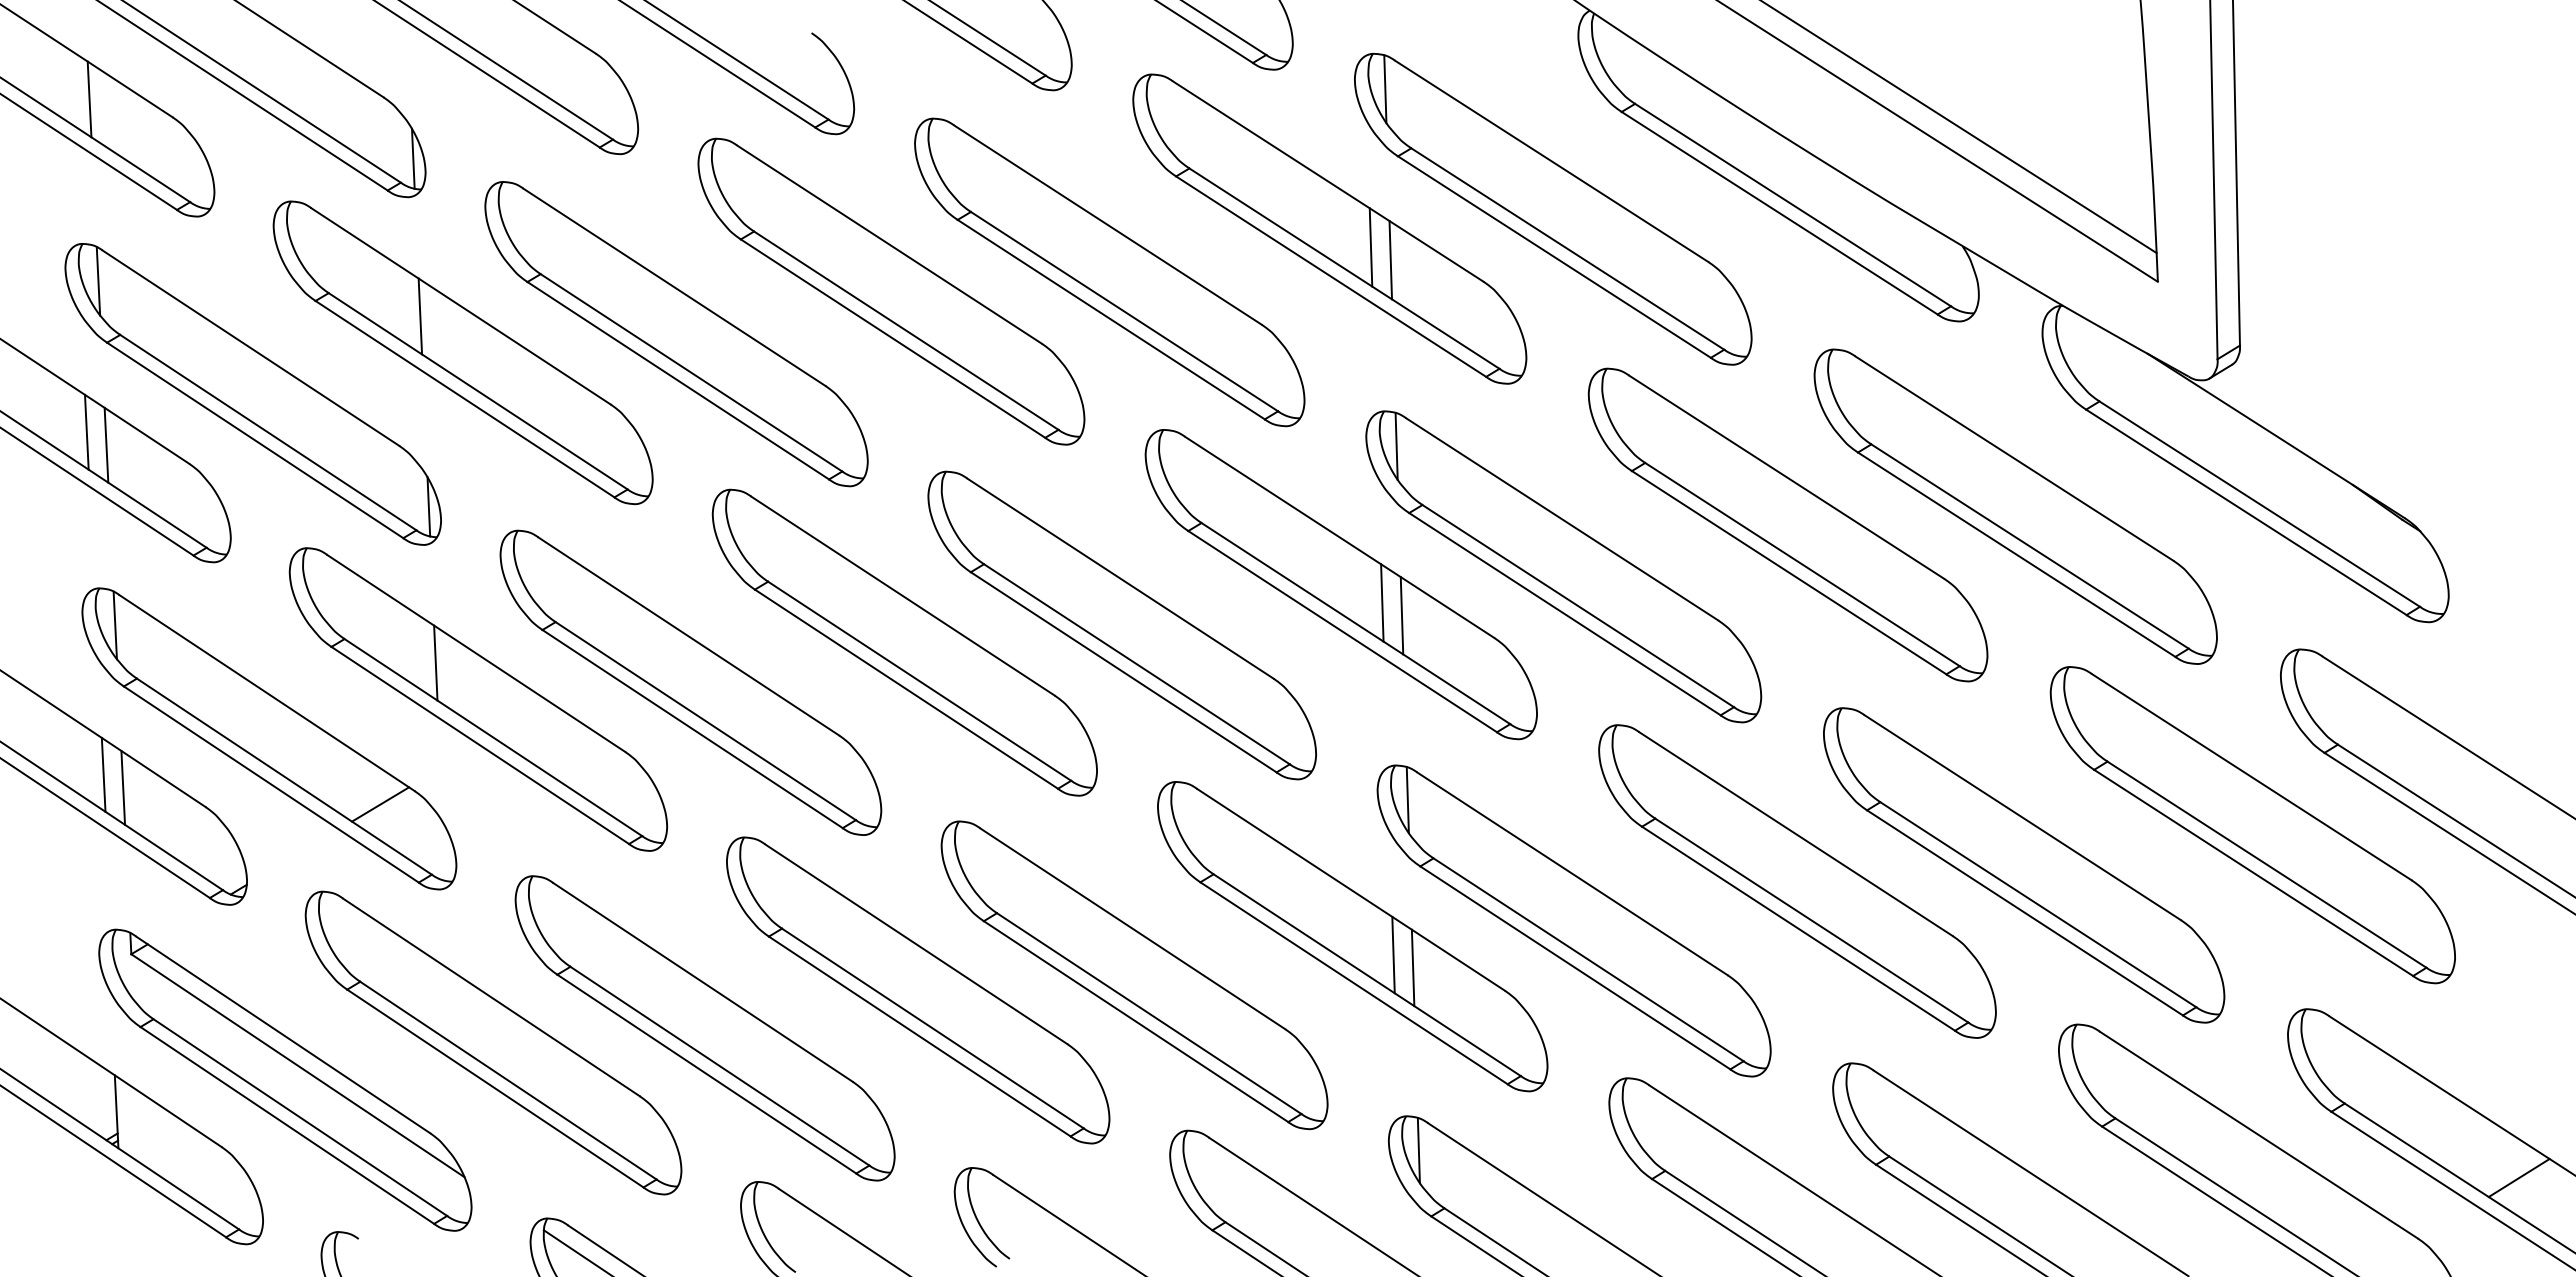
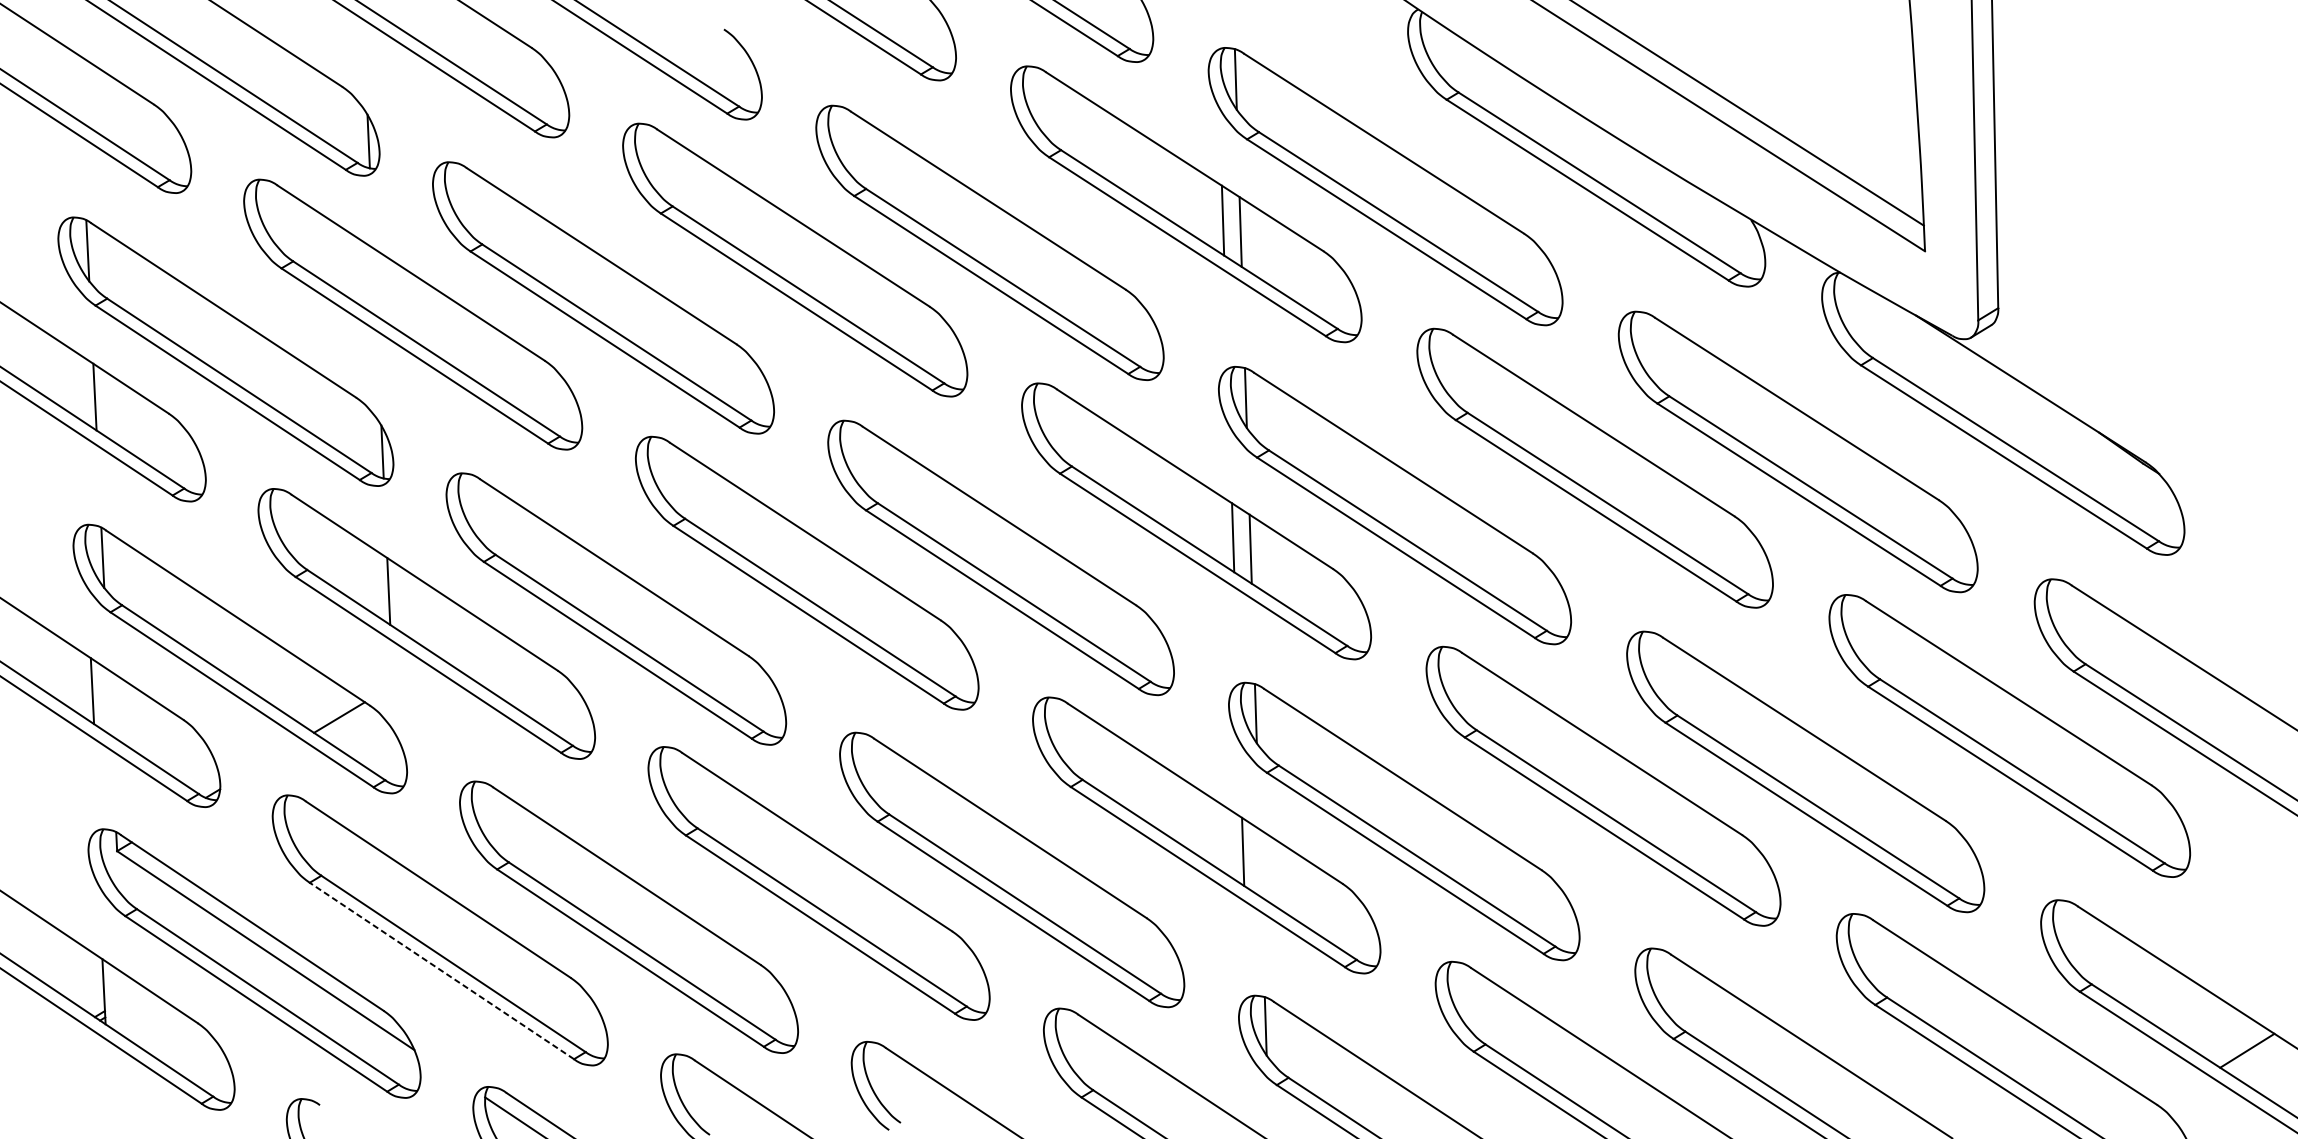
line: (89, 99) -> (79, 88), removed
line: (420, 316) -> (375, 282), removed
line: (86, 431) -> (77, 384), removed
line: (123, 787) -> (110, 702), removed
line: (1412, 967) -> (1260, 863), removed
line: (494, 1088) -> (441, 970), solid -> dashed

